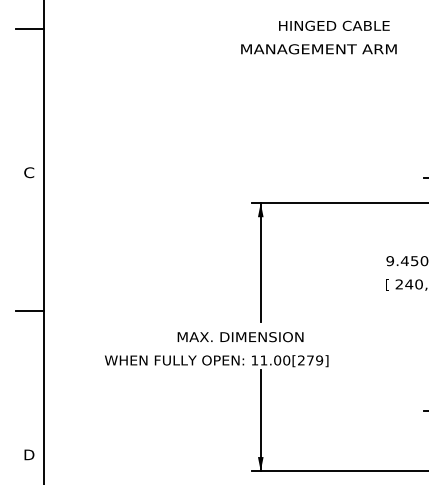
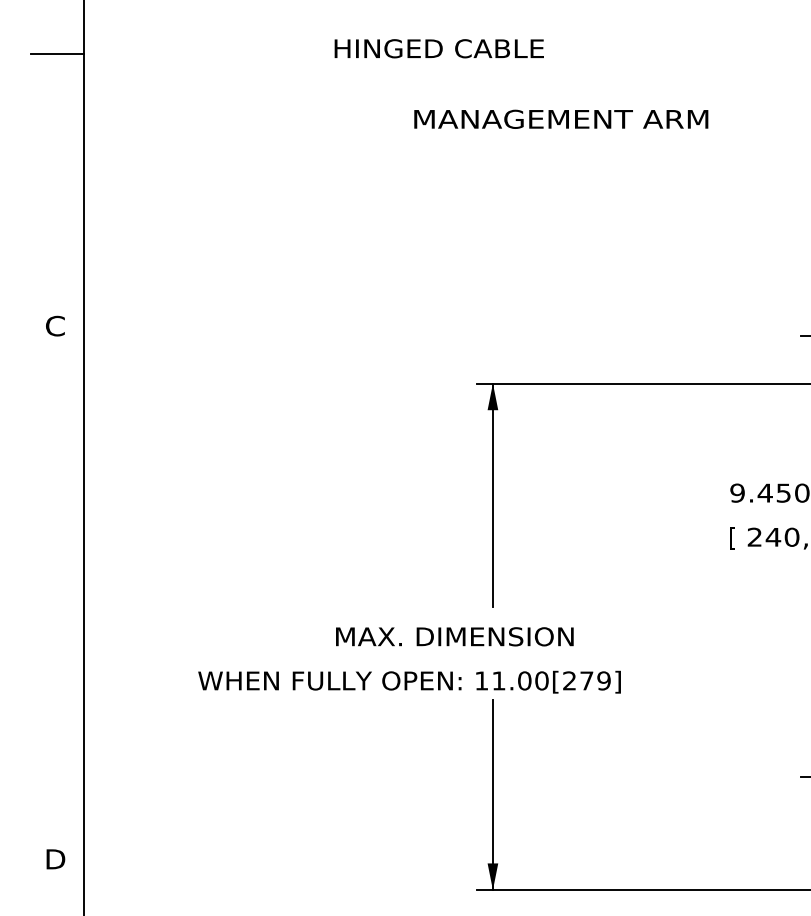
text: (334, 25) -> (439, 47), moved
text: (318, 49) -> (560, 119), moved
line: (30, 310) -> (57, 586), removed

